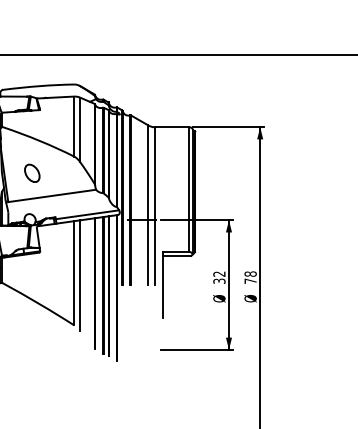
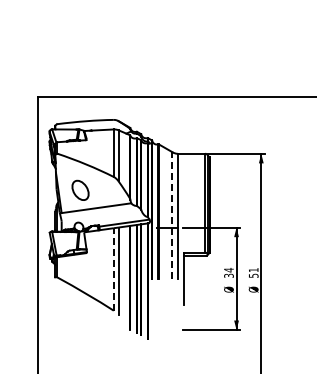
part: (32, 172) -> (80, 189), size x1.4
line: (148, 203) -> (172, 214), solid -> dashed
line: (73, 272) -> (113, 268), solid -> dashed
text: (218, 274) -> (228, 270), 32 -> 34
text: (250, 277) -> (253, 272), 78 -> 51

